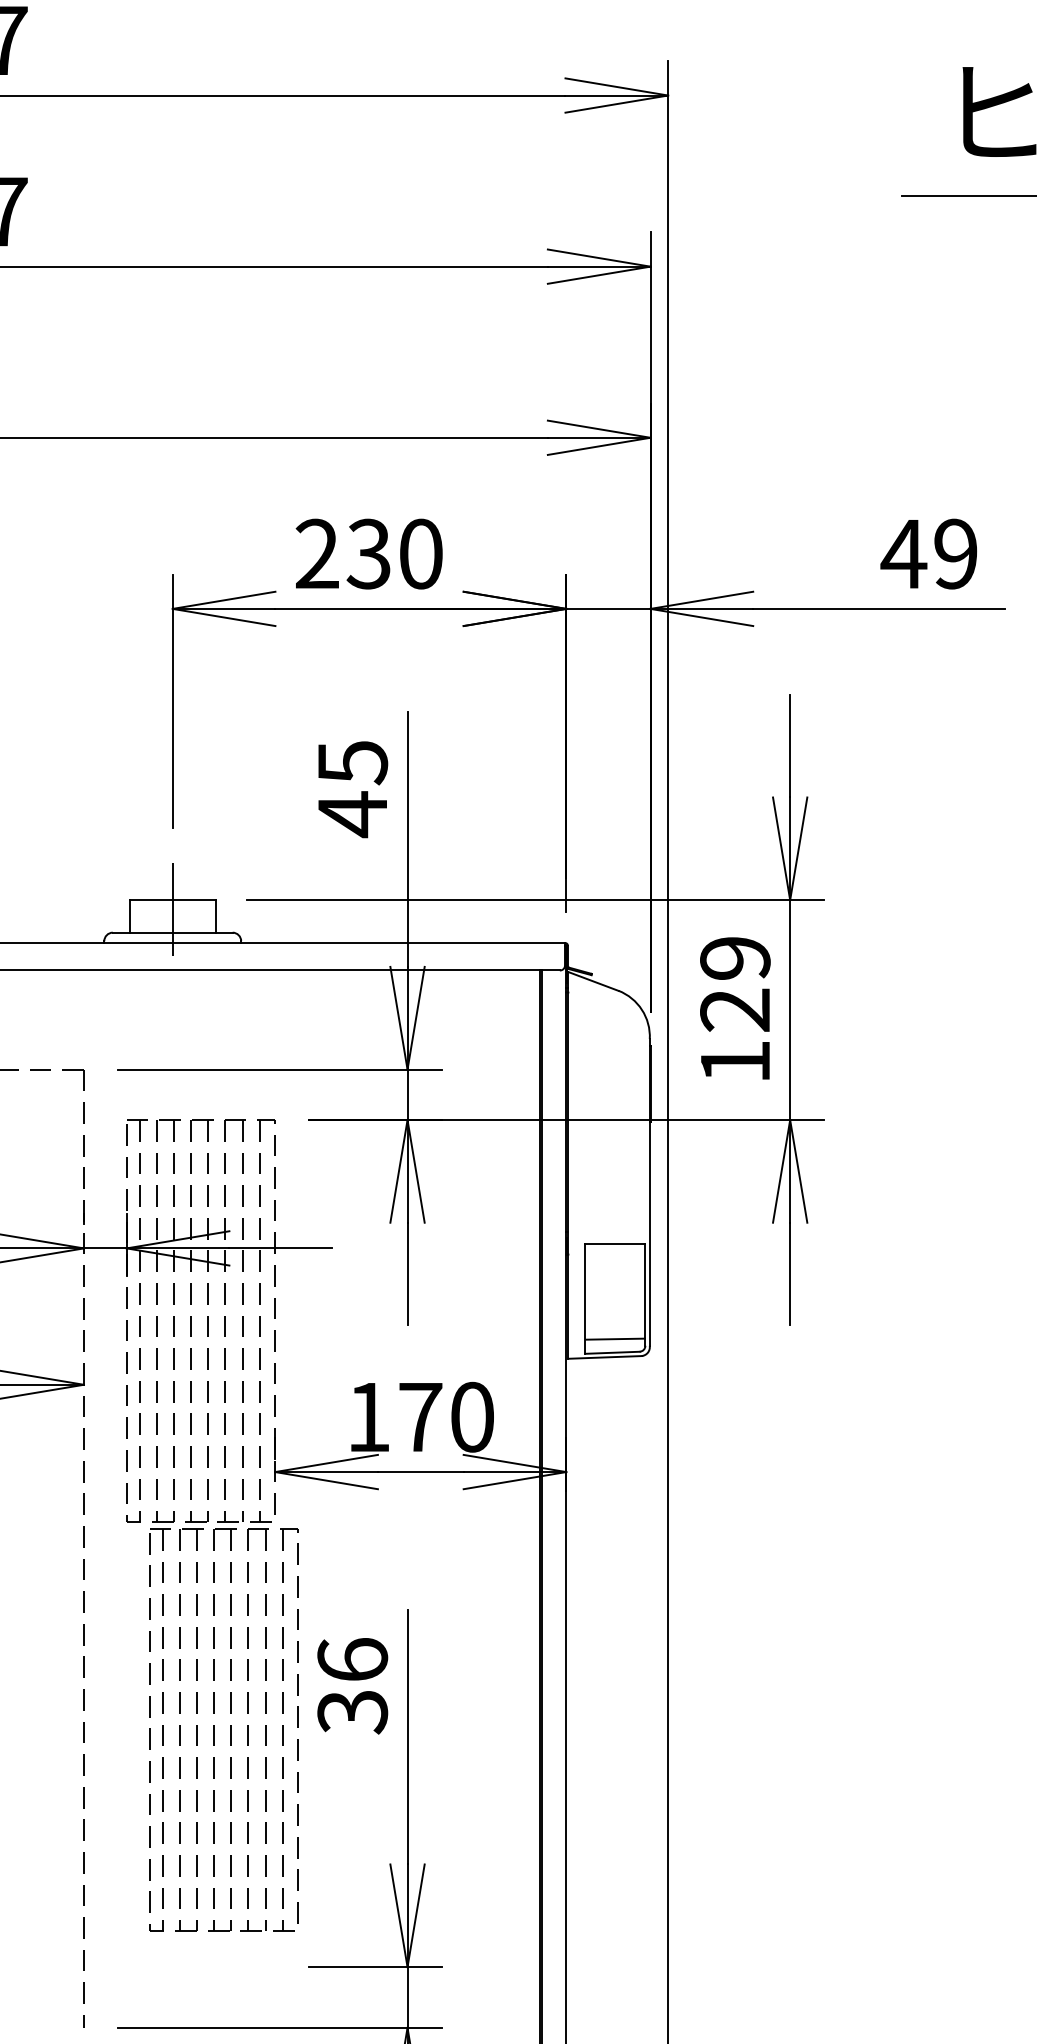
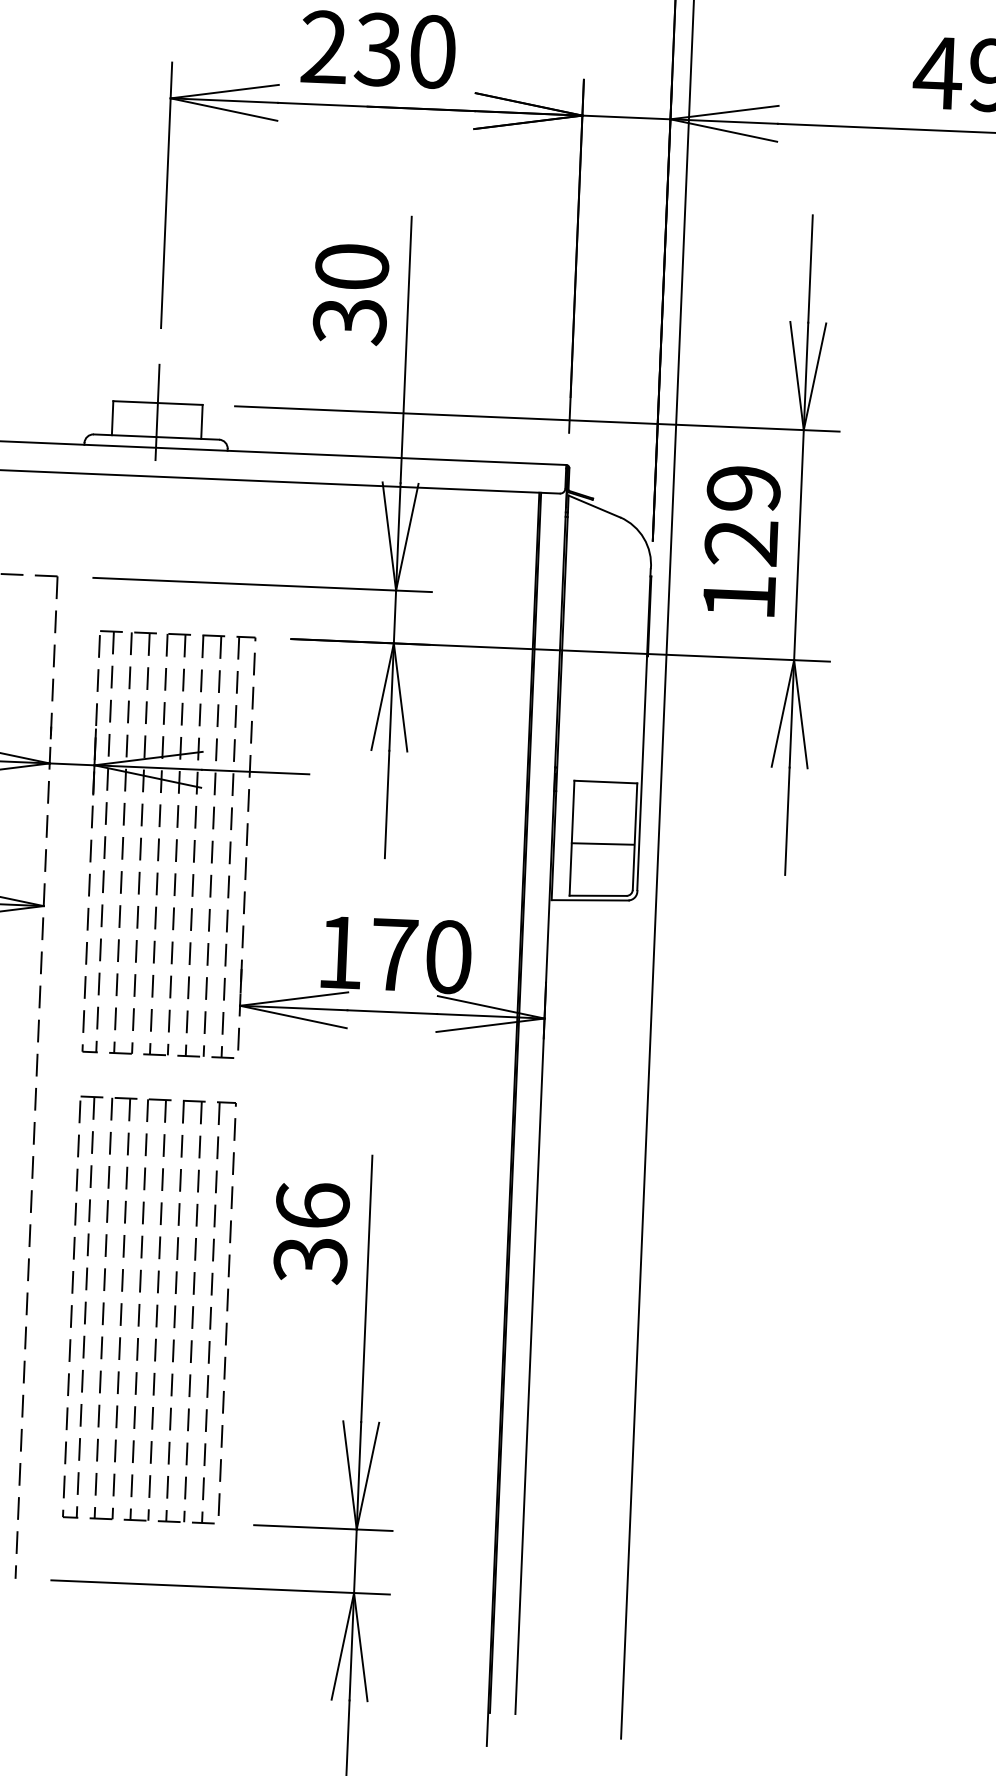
text: (352, 789) -> (350, 295), 45 -> 30
line: (615, 1338) -> (602, 843), moved
part: (230, 1729) -> (156, 1309), moved

